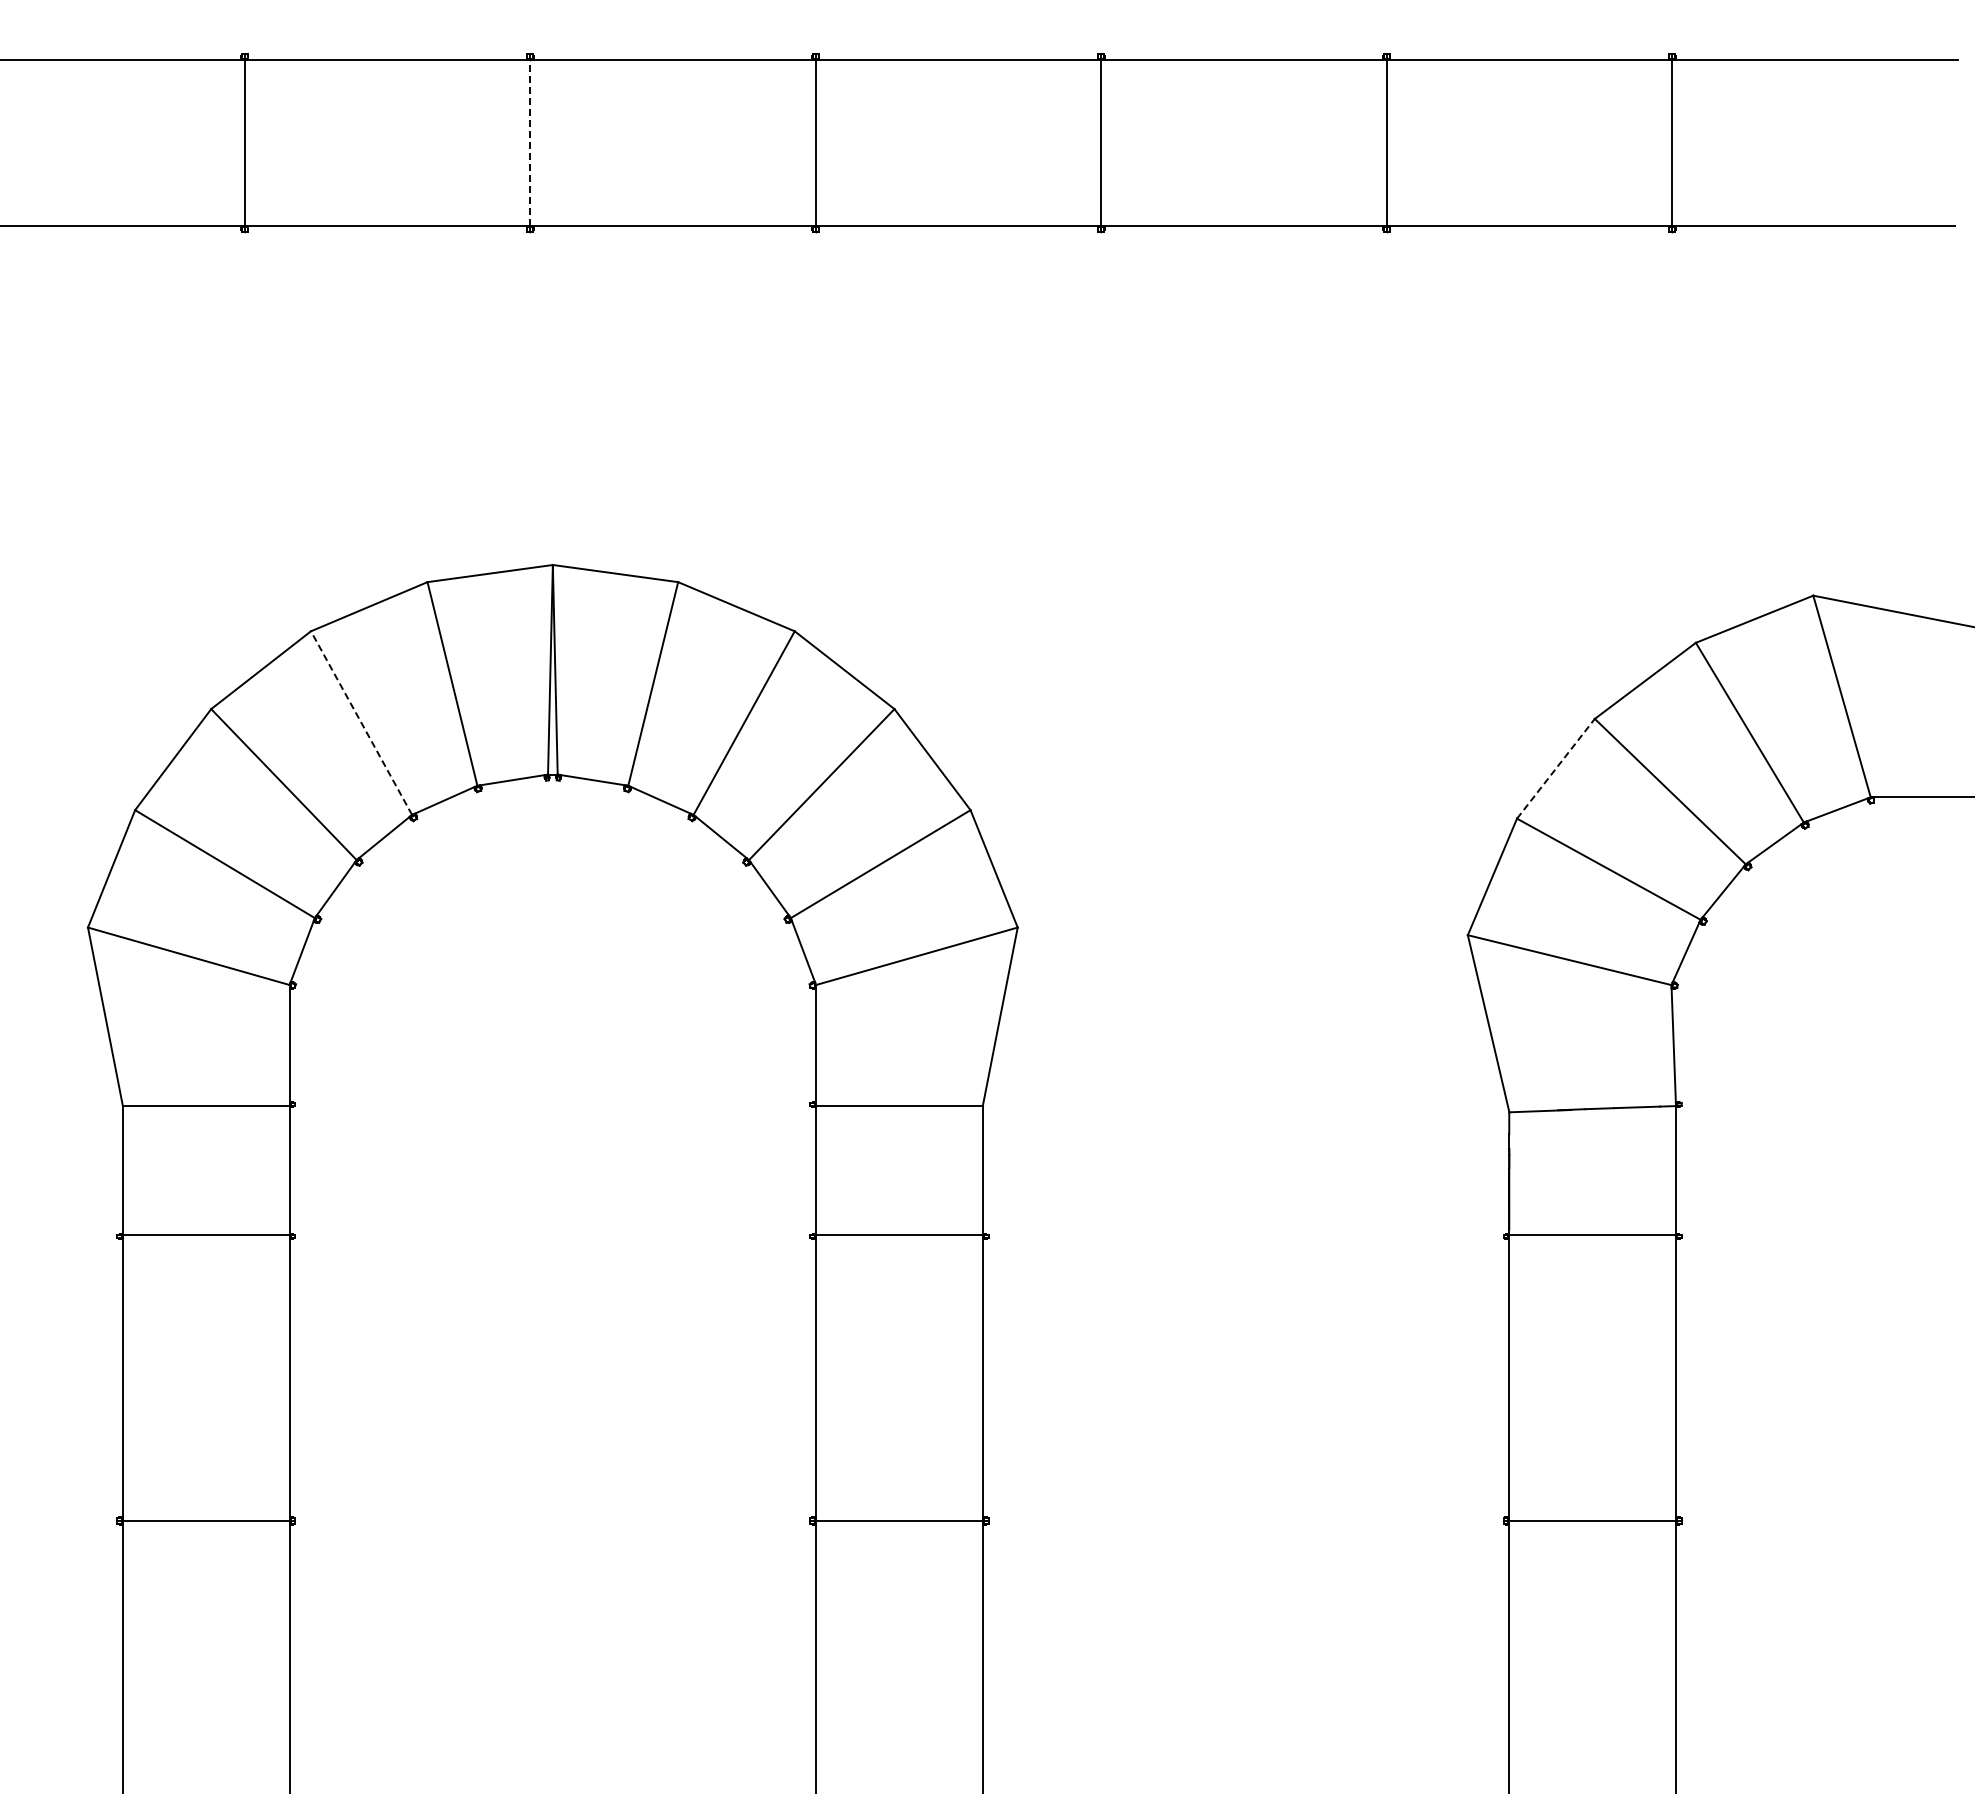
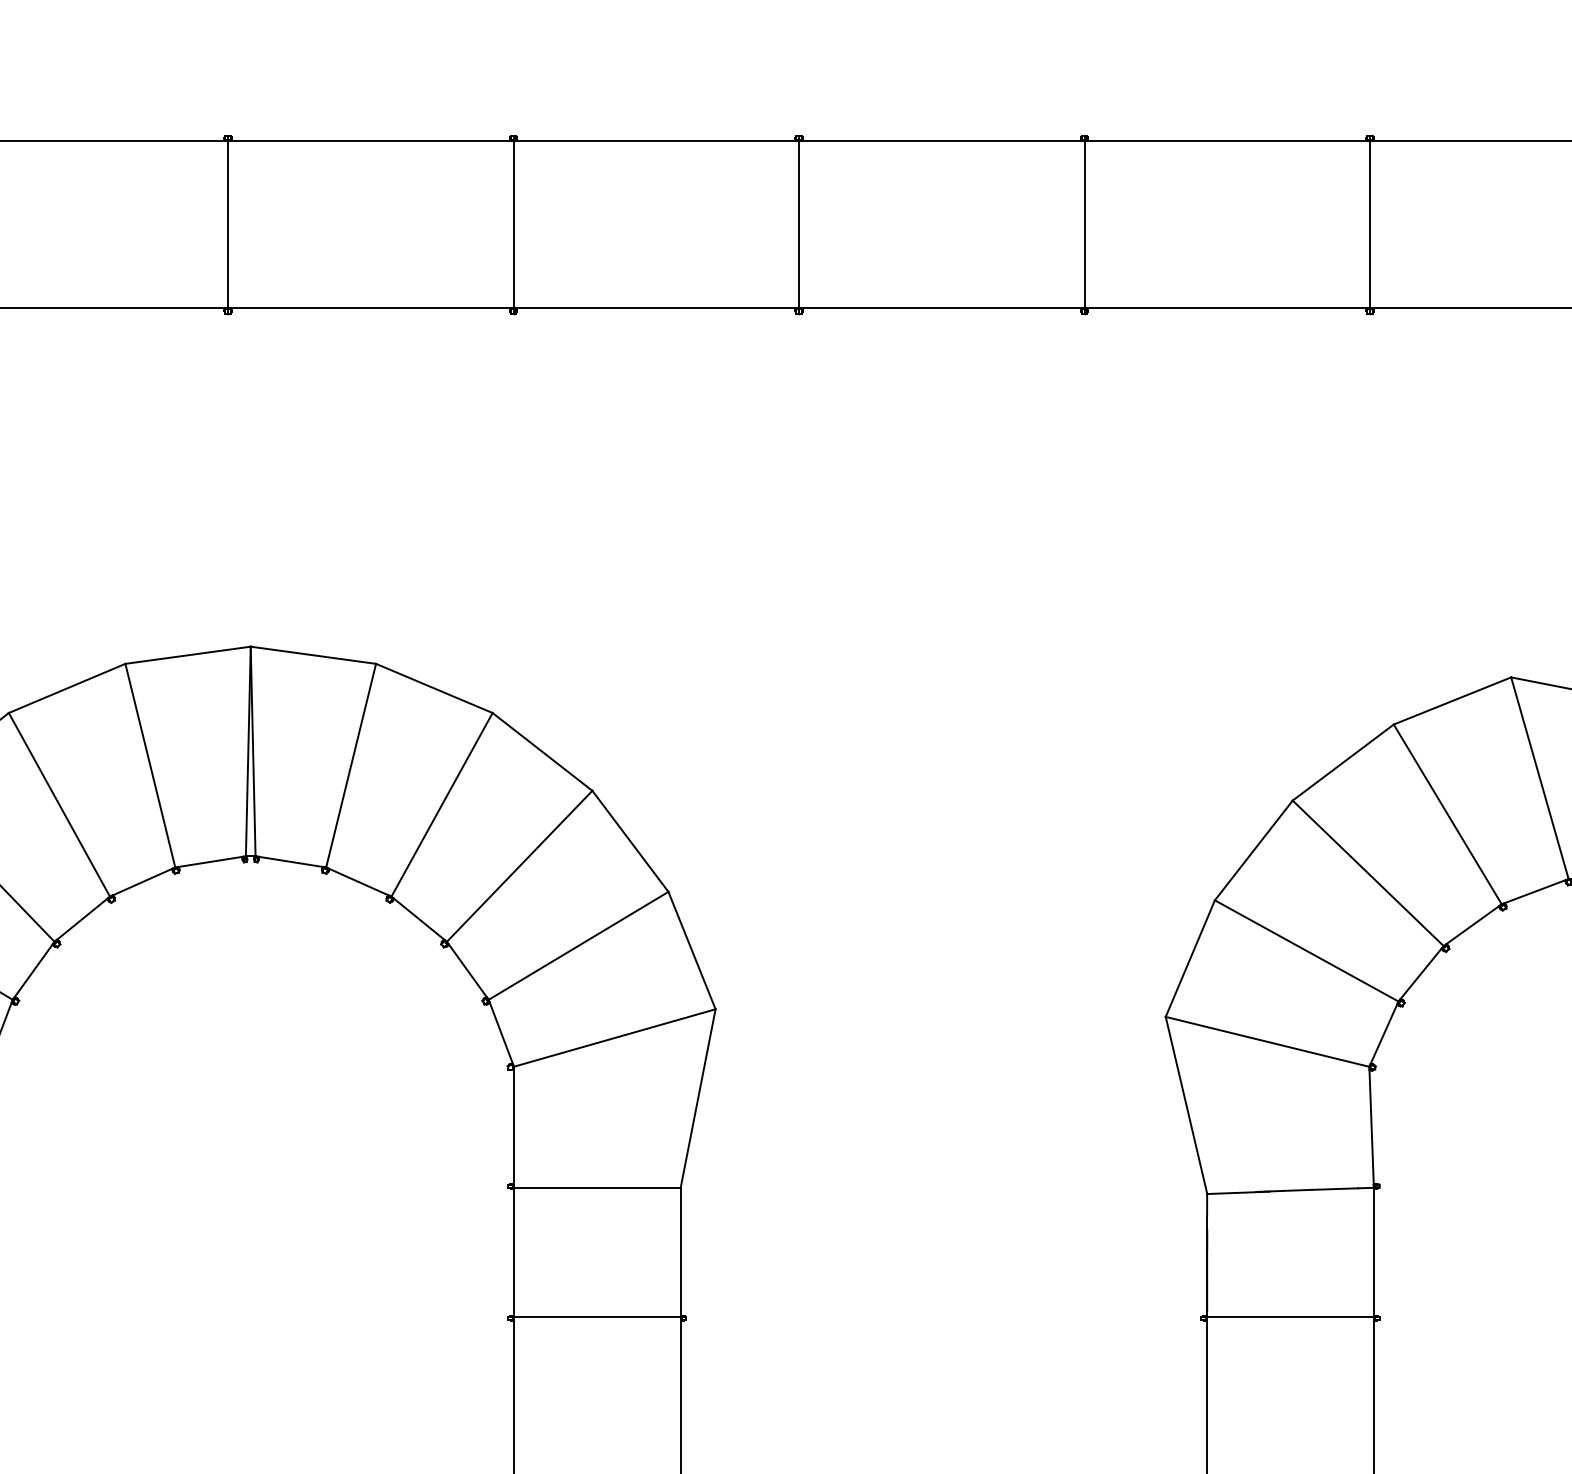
line: (530, 142) -> (228, 224), dashed -> solid
line: (361, 723) -> (59, 805), dashed -> solid
line: (1556, 768) -> (1254, 850), dashed -> solid

